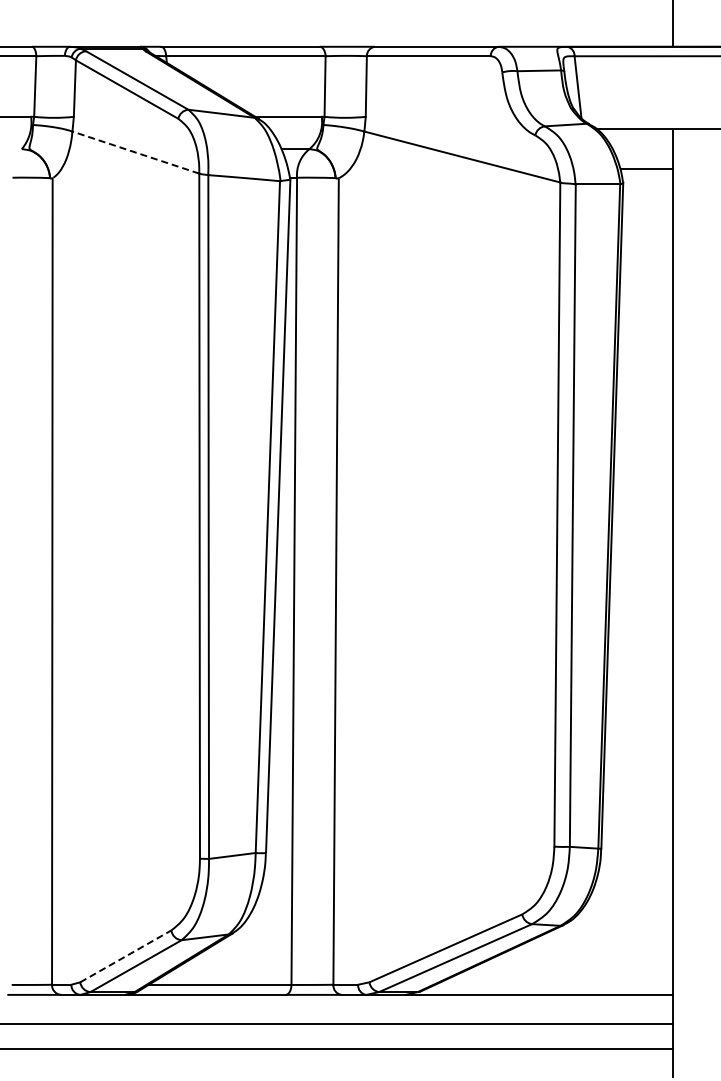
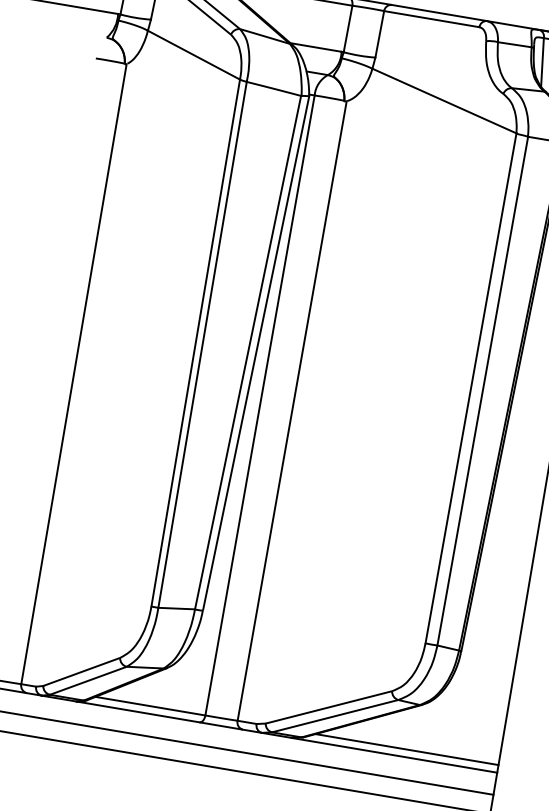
line: (135, 152) -> (193, 55), dashed -> solid
line: (125, 956) -> (81, 672), dashed -> solid
line: (553, 984) -> (406, 749), added

